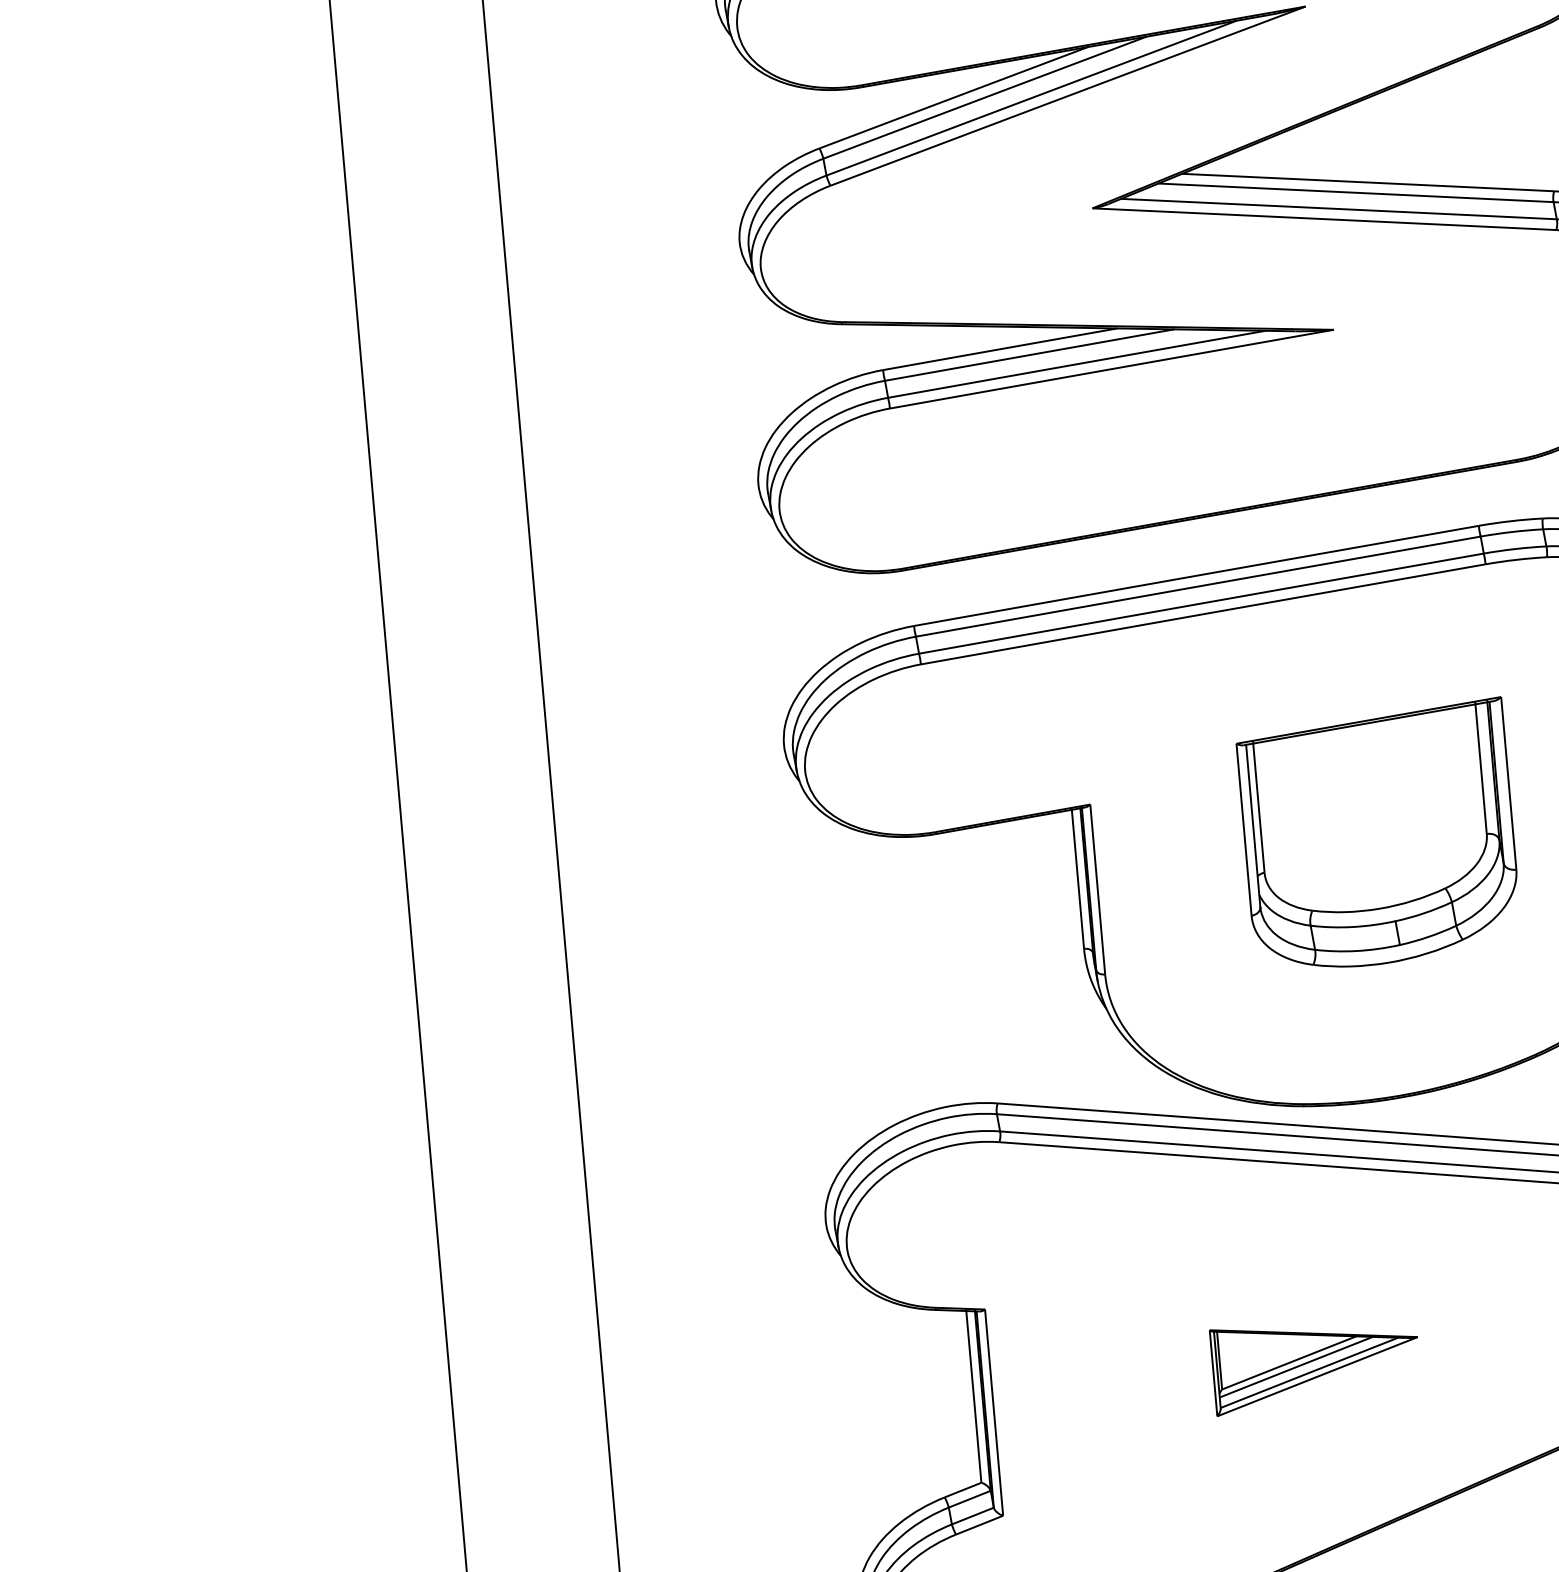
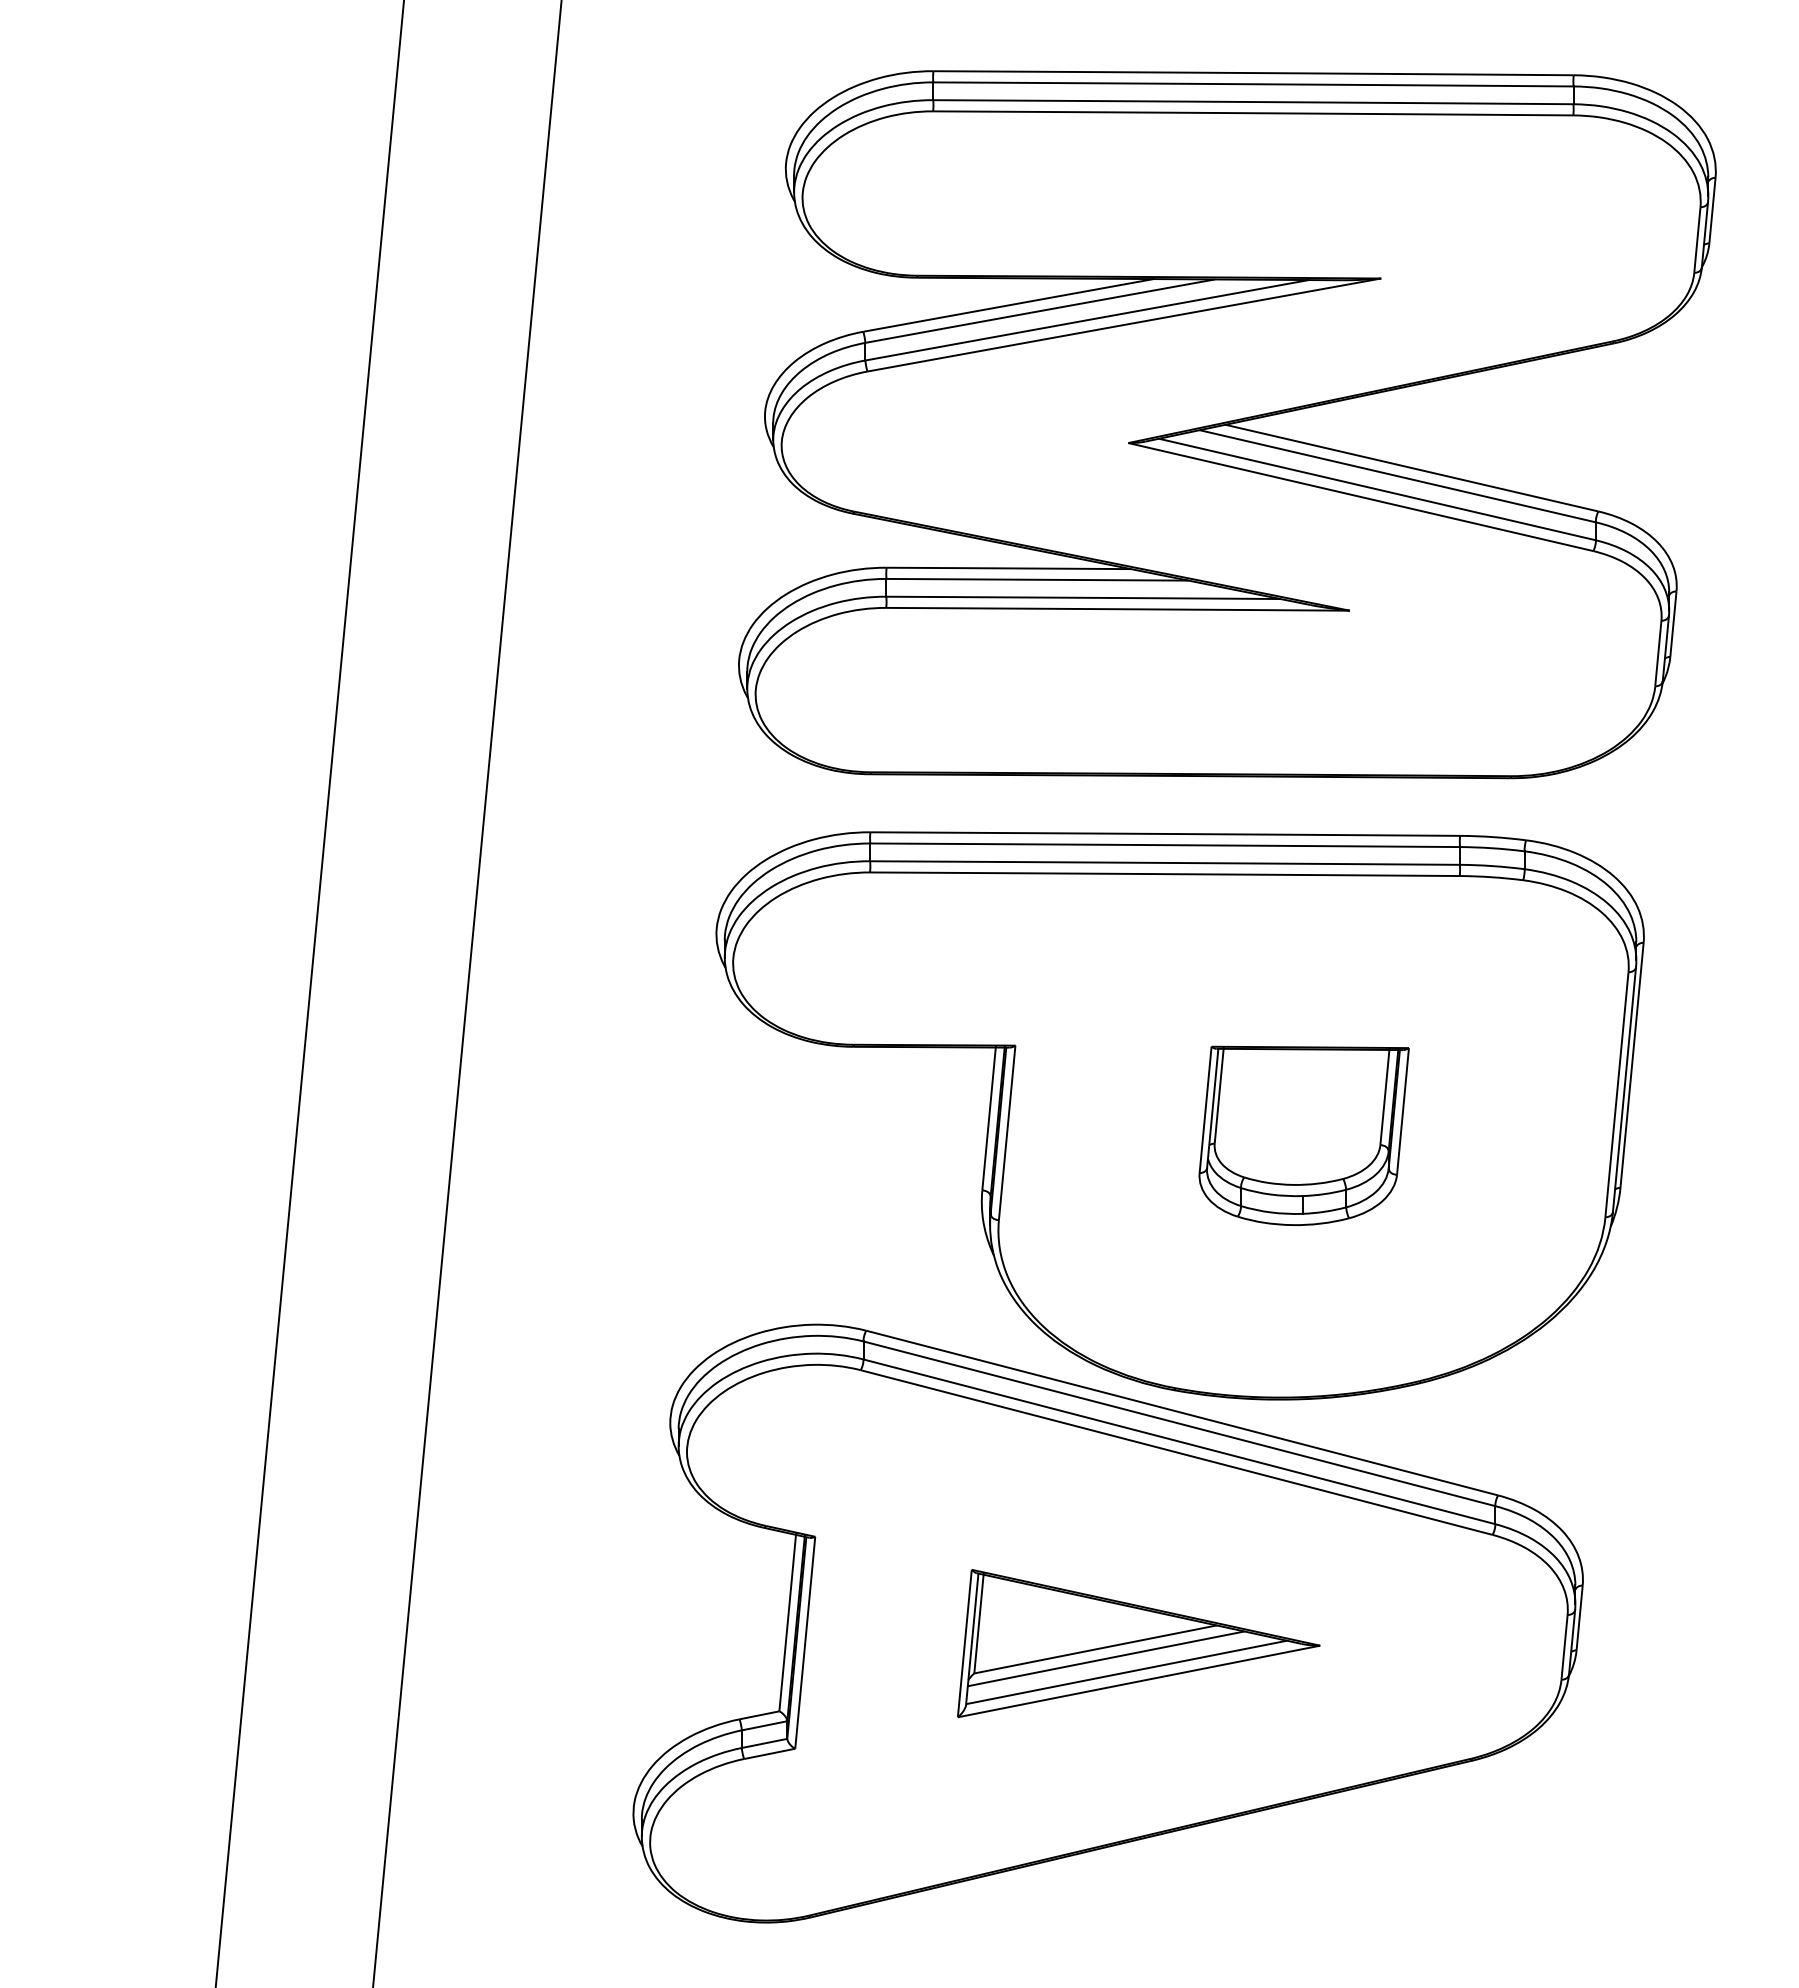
part: (1381, 839) -> (1303, 1135), size x0.71
part: (1312, 1354) -> (1138, 1643), size x1.67

